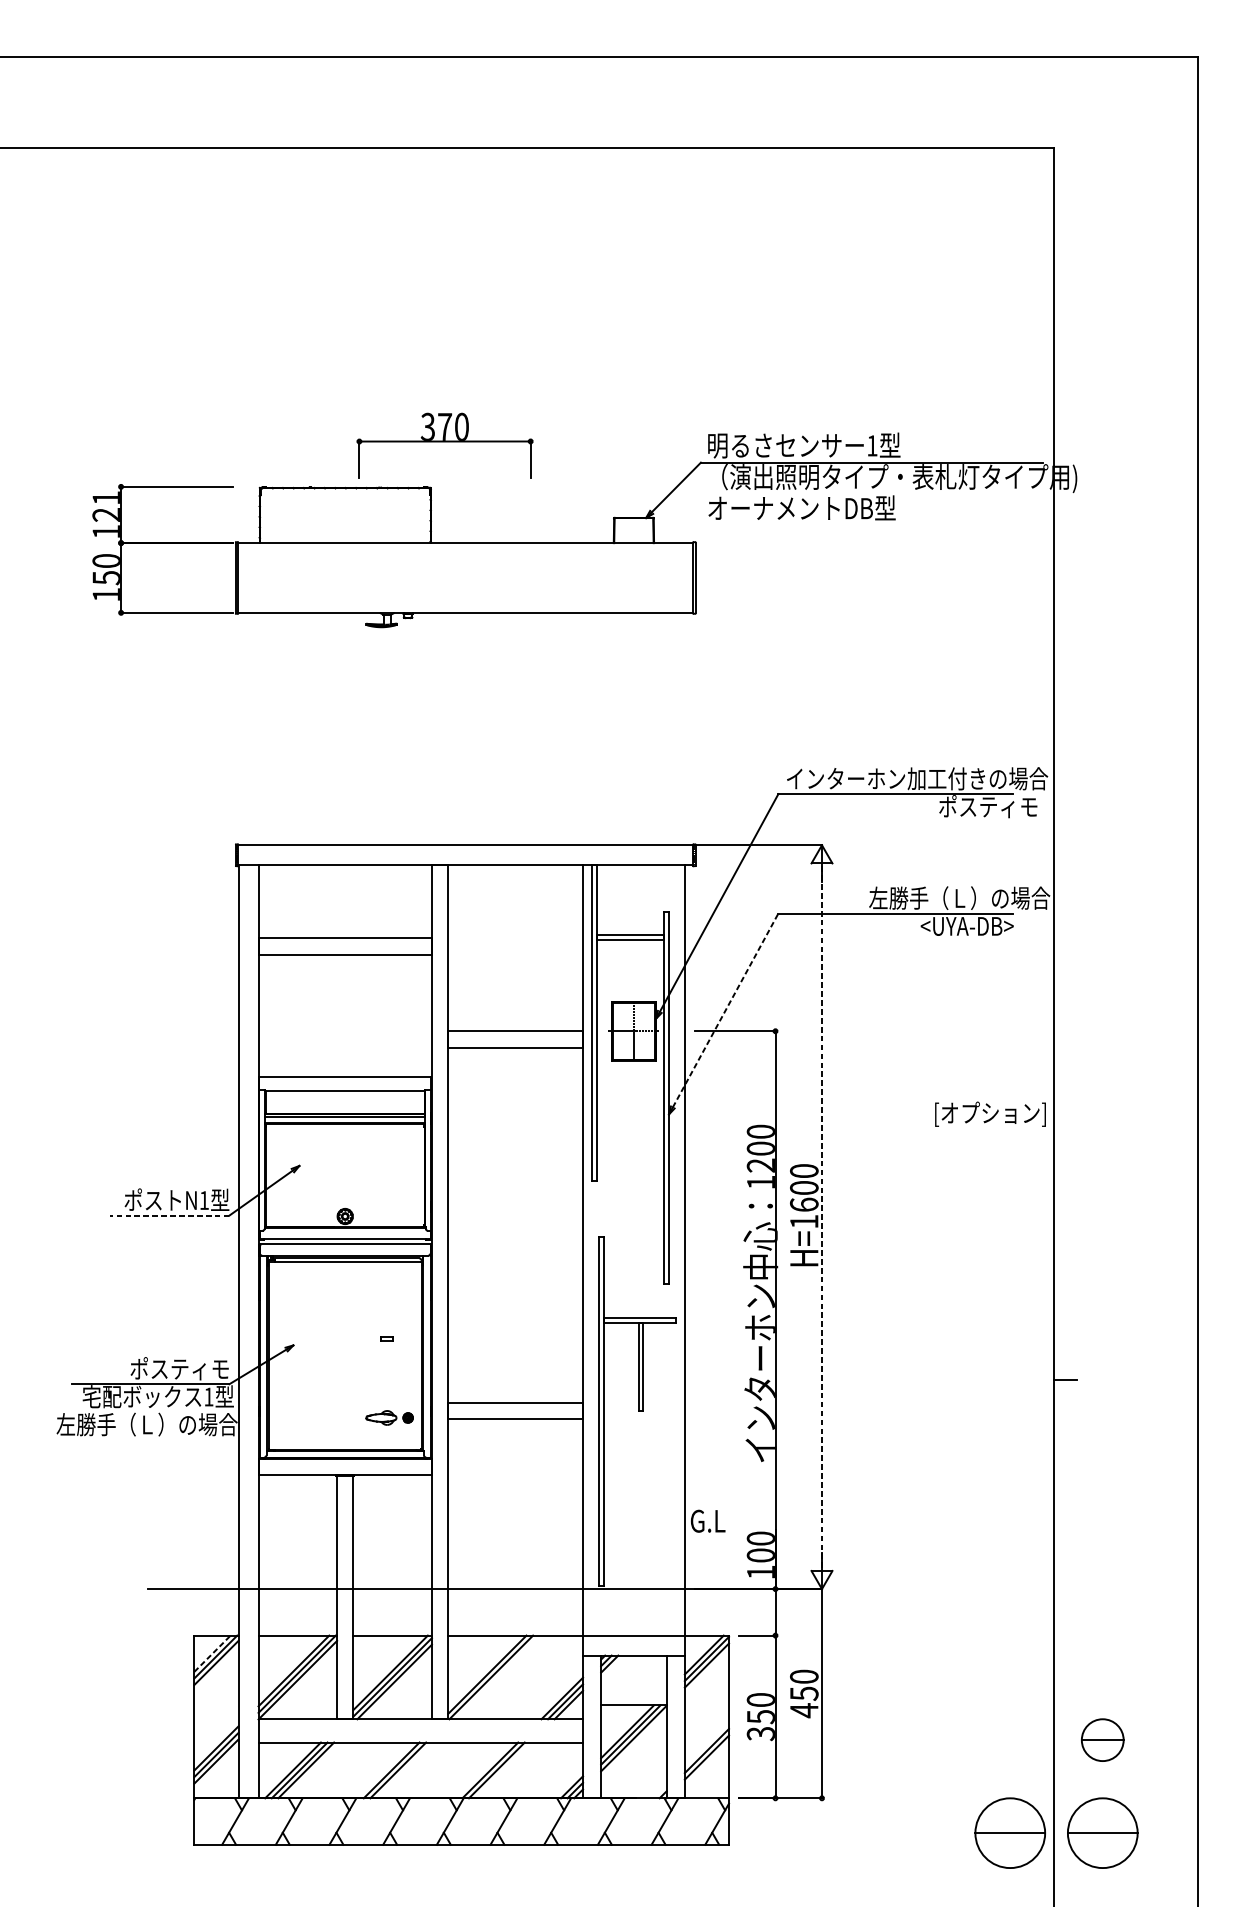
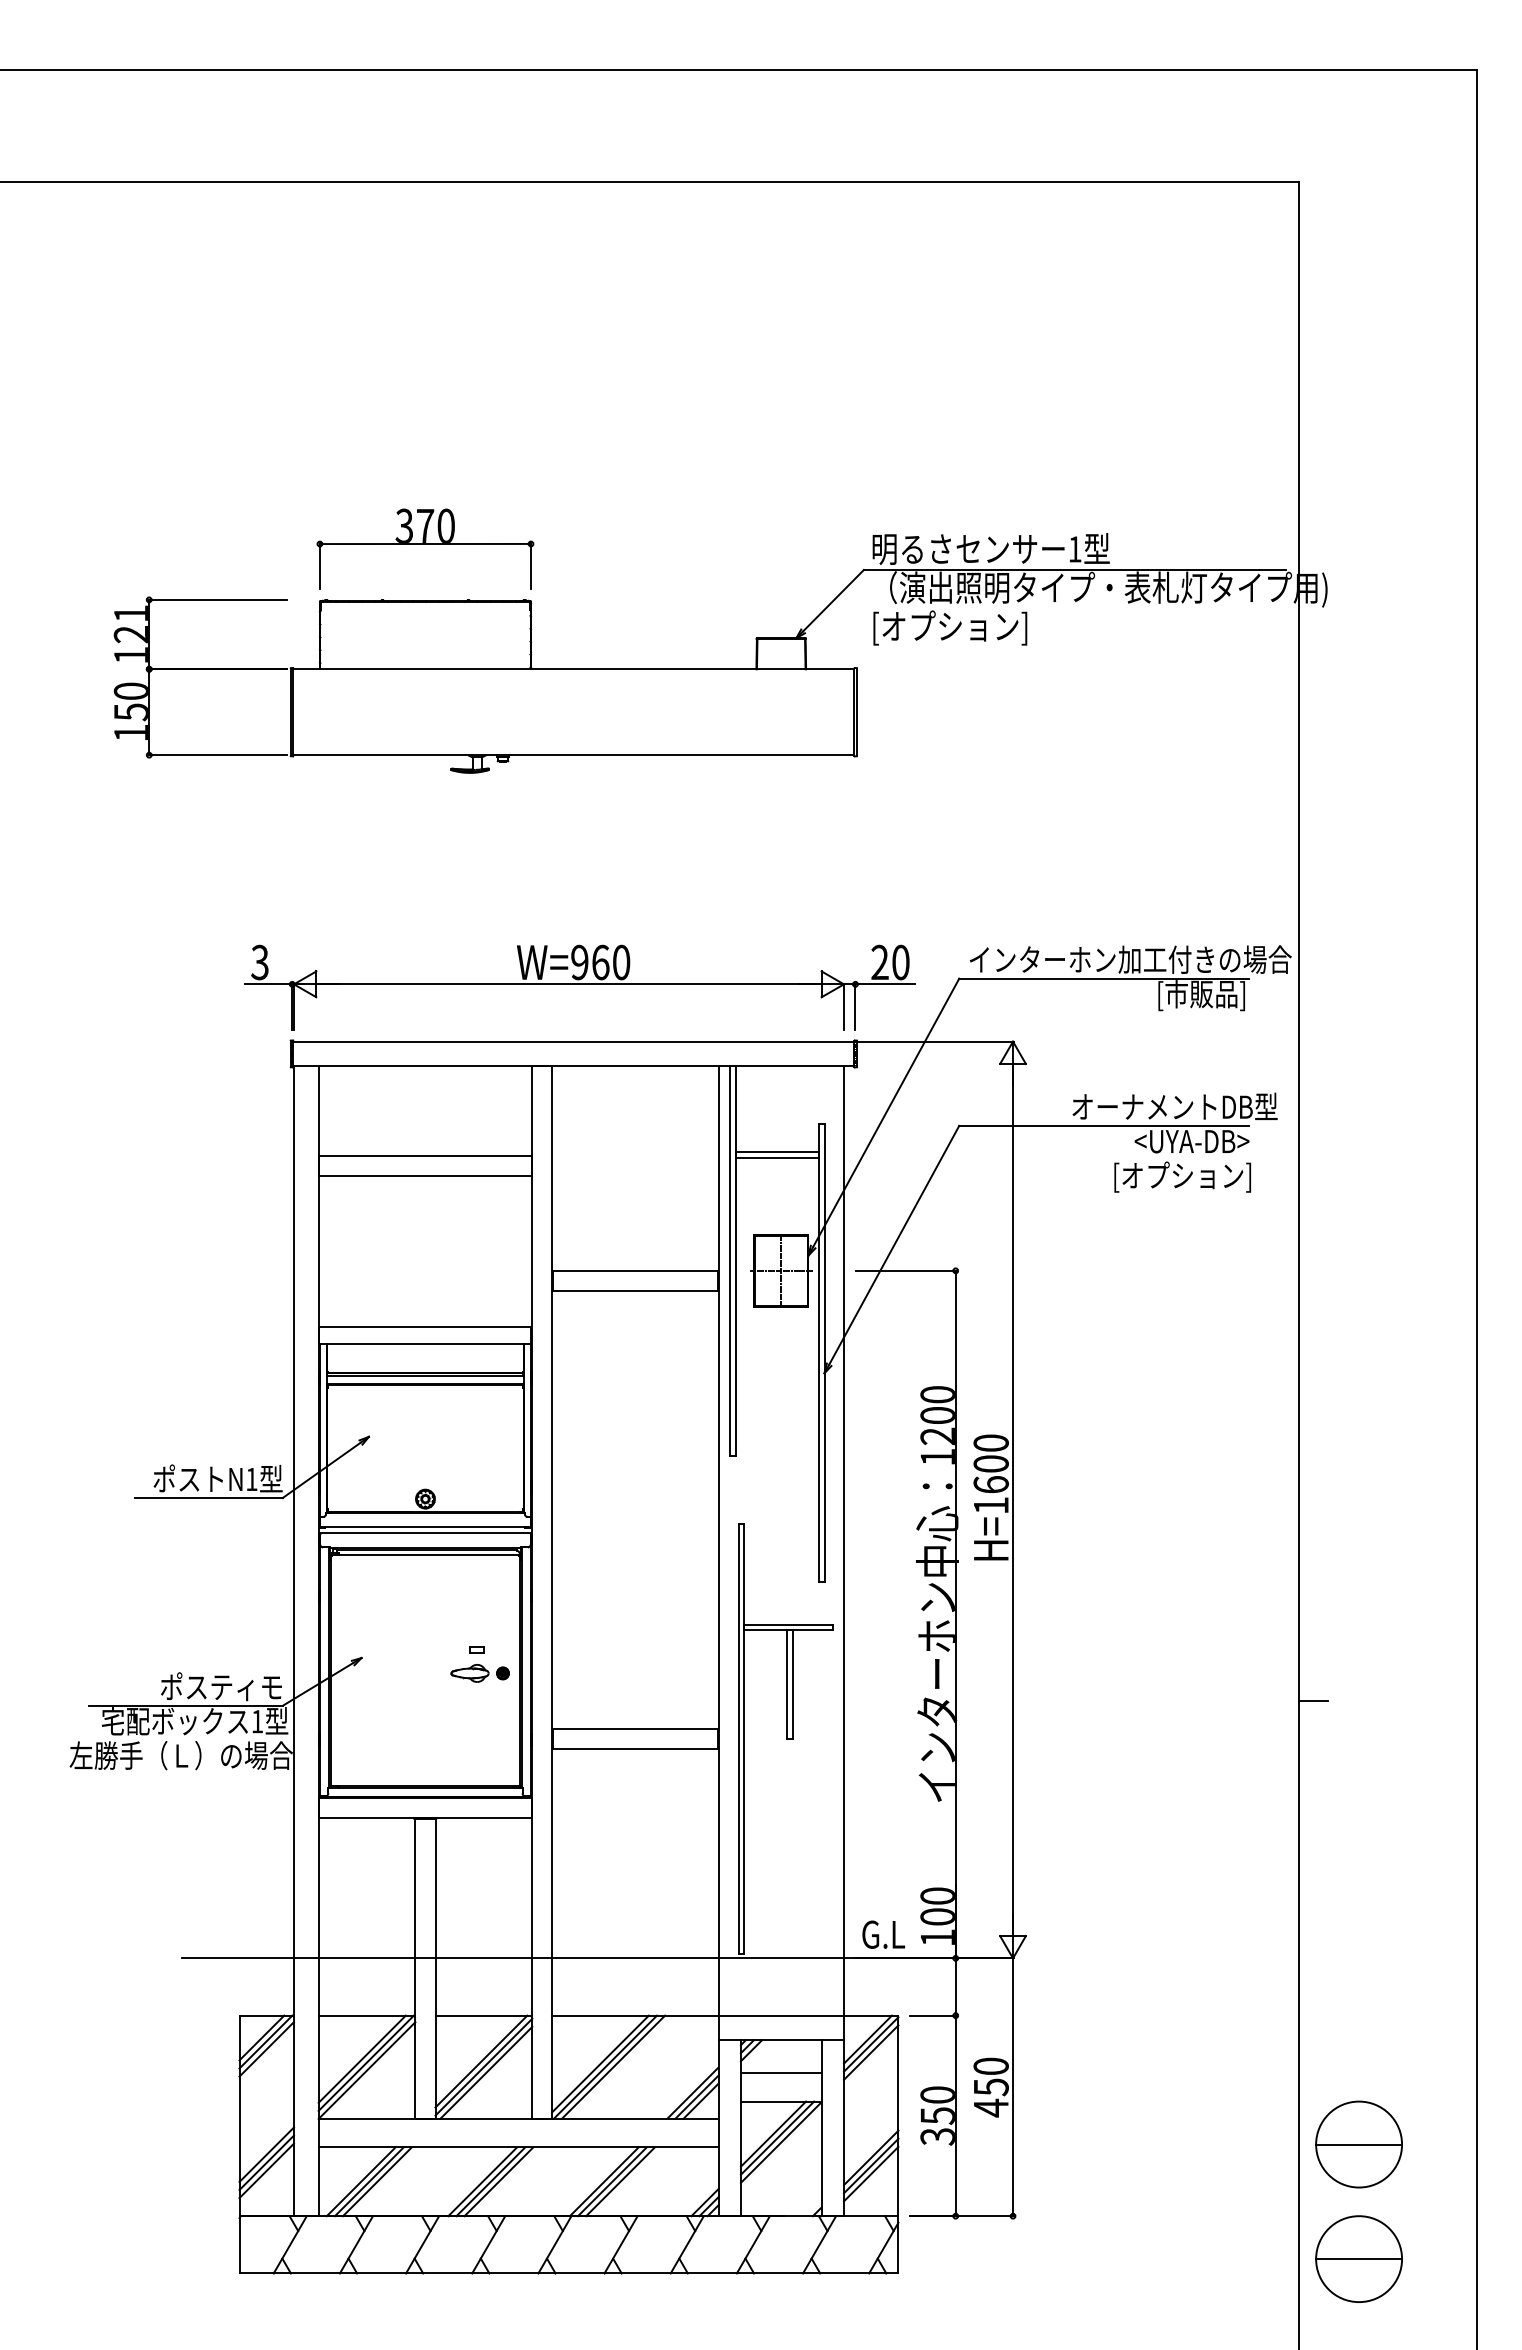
part: (445, 445) -> (425, 548), moved
text: (802, 509) -> (988, 627), オーナメントDB型 -> [オプション]
part: (470, 801) -> (579, 987), added
text: (987, 807) -> (1217, 995), ポスティモ -> [市販品]
text: (959, 897) -> (1182, 1106), 左勝手（Ｌ）の場合 -> オーナメントDB型
line: (725, 1009) -> (894, 1244), dashed -> solid
text: (990, 1113) -> (1182, 1176), moved
line: (170, 1215) -> (209, 1498), dashed -> solid
line: (822, 1217) -> (1013, 1500), dashed -> solid
part: (389, 1418) -> (479, 1673), moved
text: (707, 1521) -> (883, 1934), moved
line: (212, 1654) -> (261, 2038), dashed -> solid
line: (497, 1676) -> (613, 2066), added
line: (633, 1681) -> (780, 2072), added
part: (1102, 1740) -> (1358, 2144), size x1.67
line: (707, 1763) -> (871, 2173), added
line: (404, 1770) -> (498, 2181), added
line: (503, 1770) -> (620, 2181), added
part: (1009, 1832) -> (1244, 2258), removed

